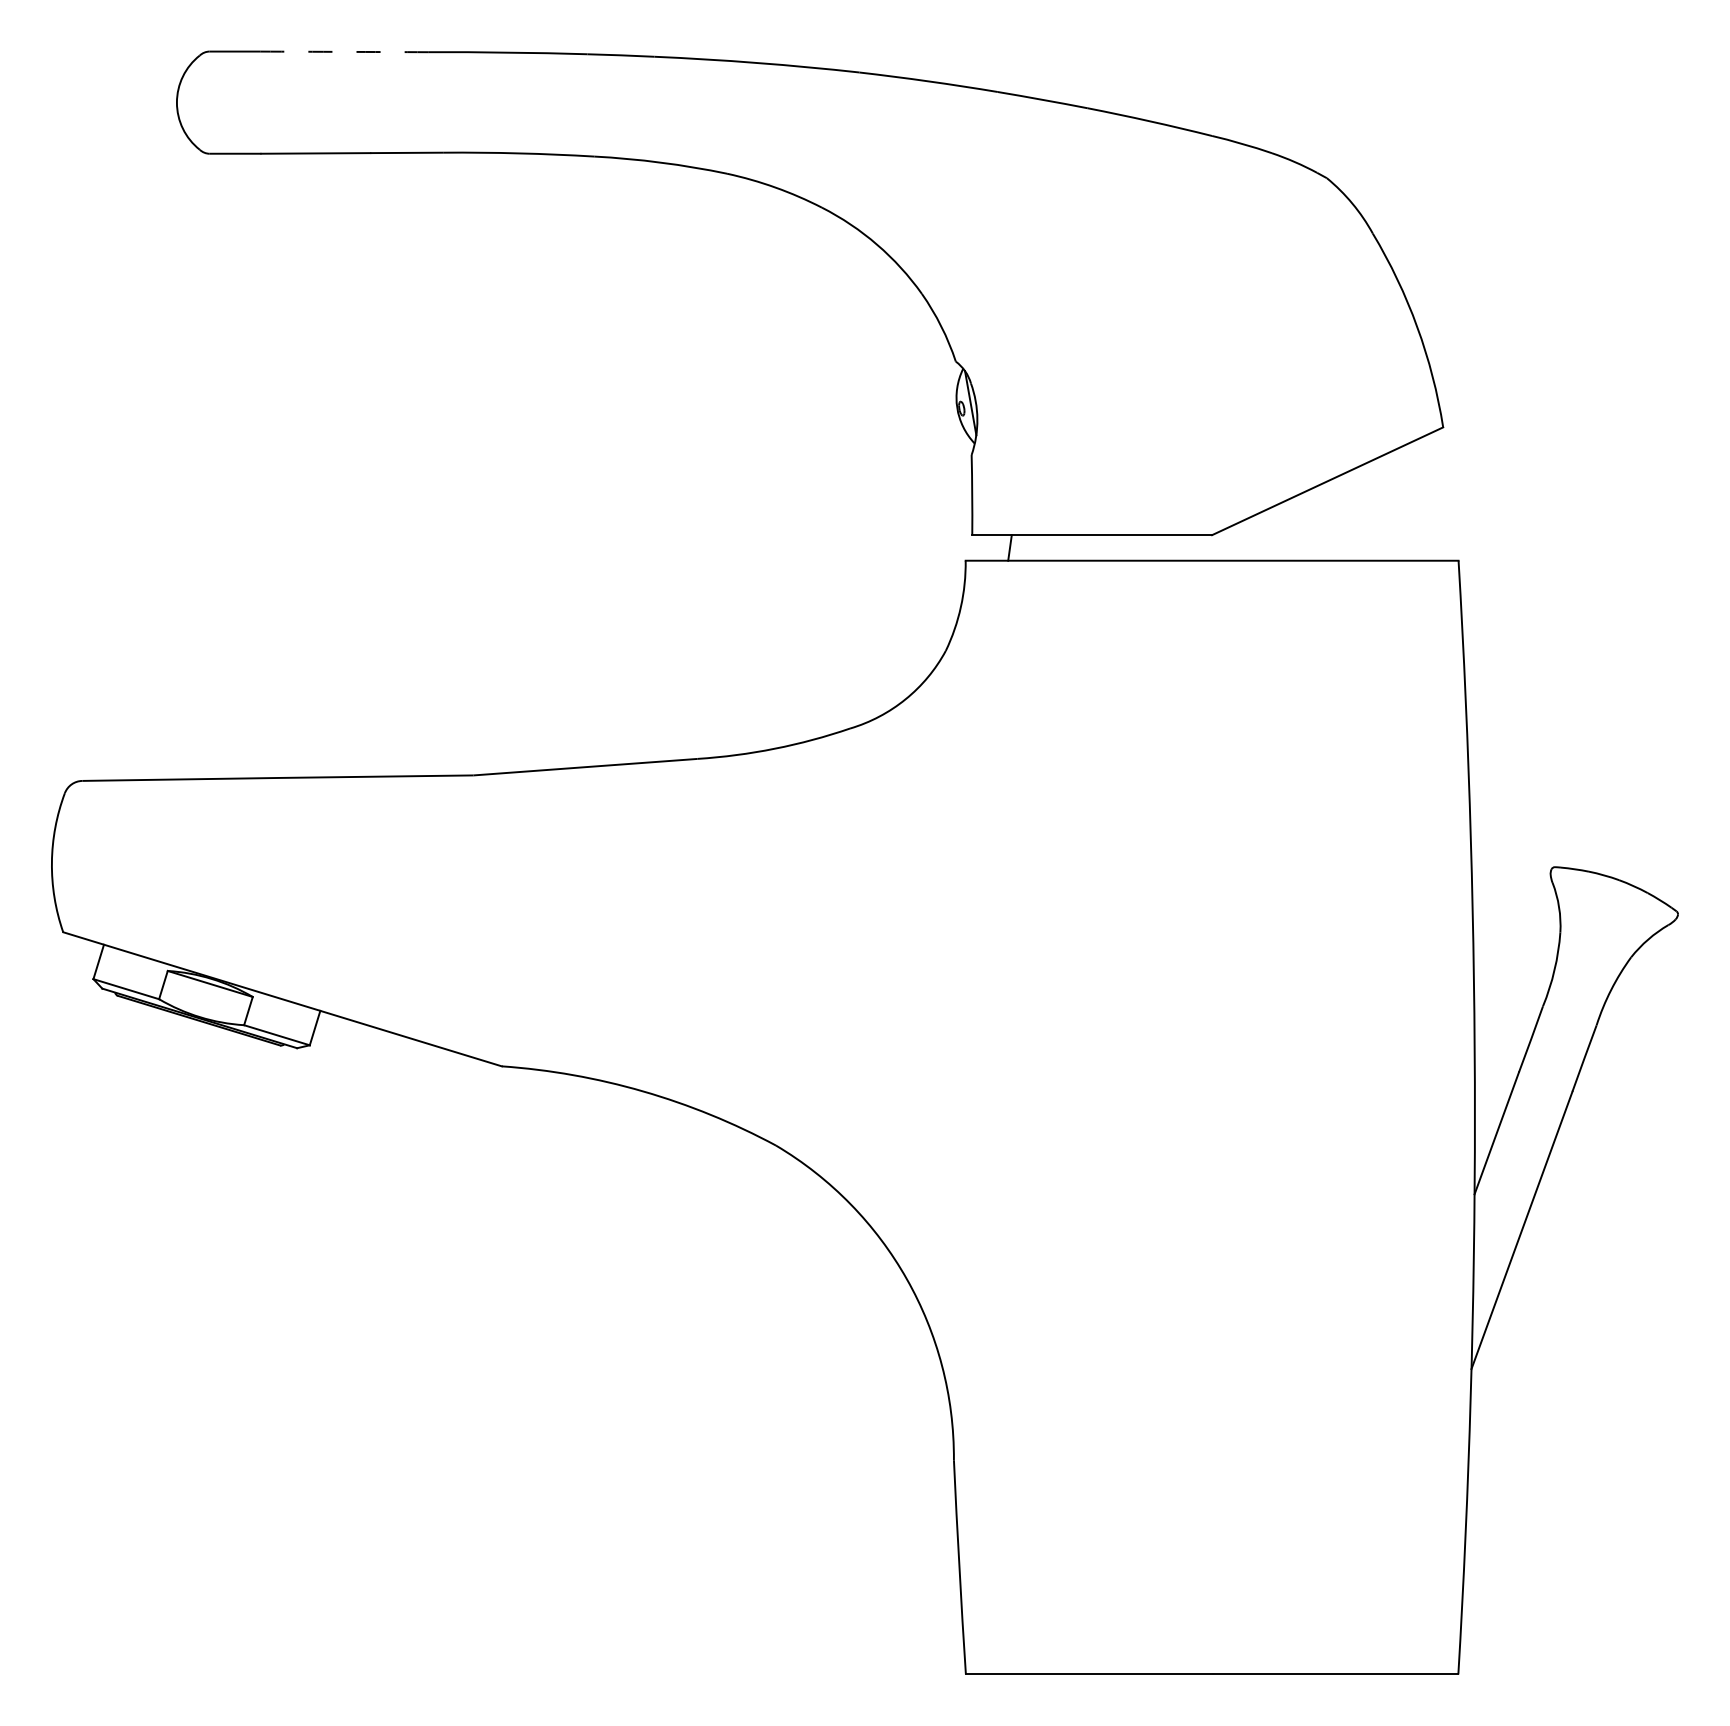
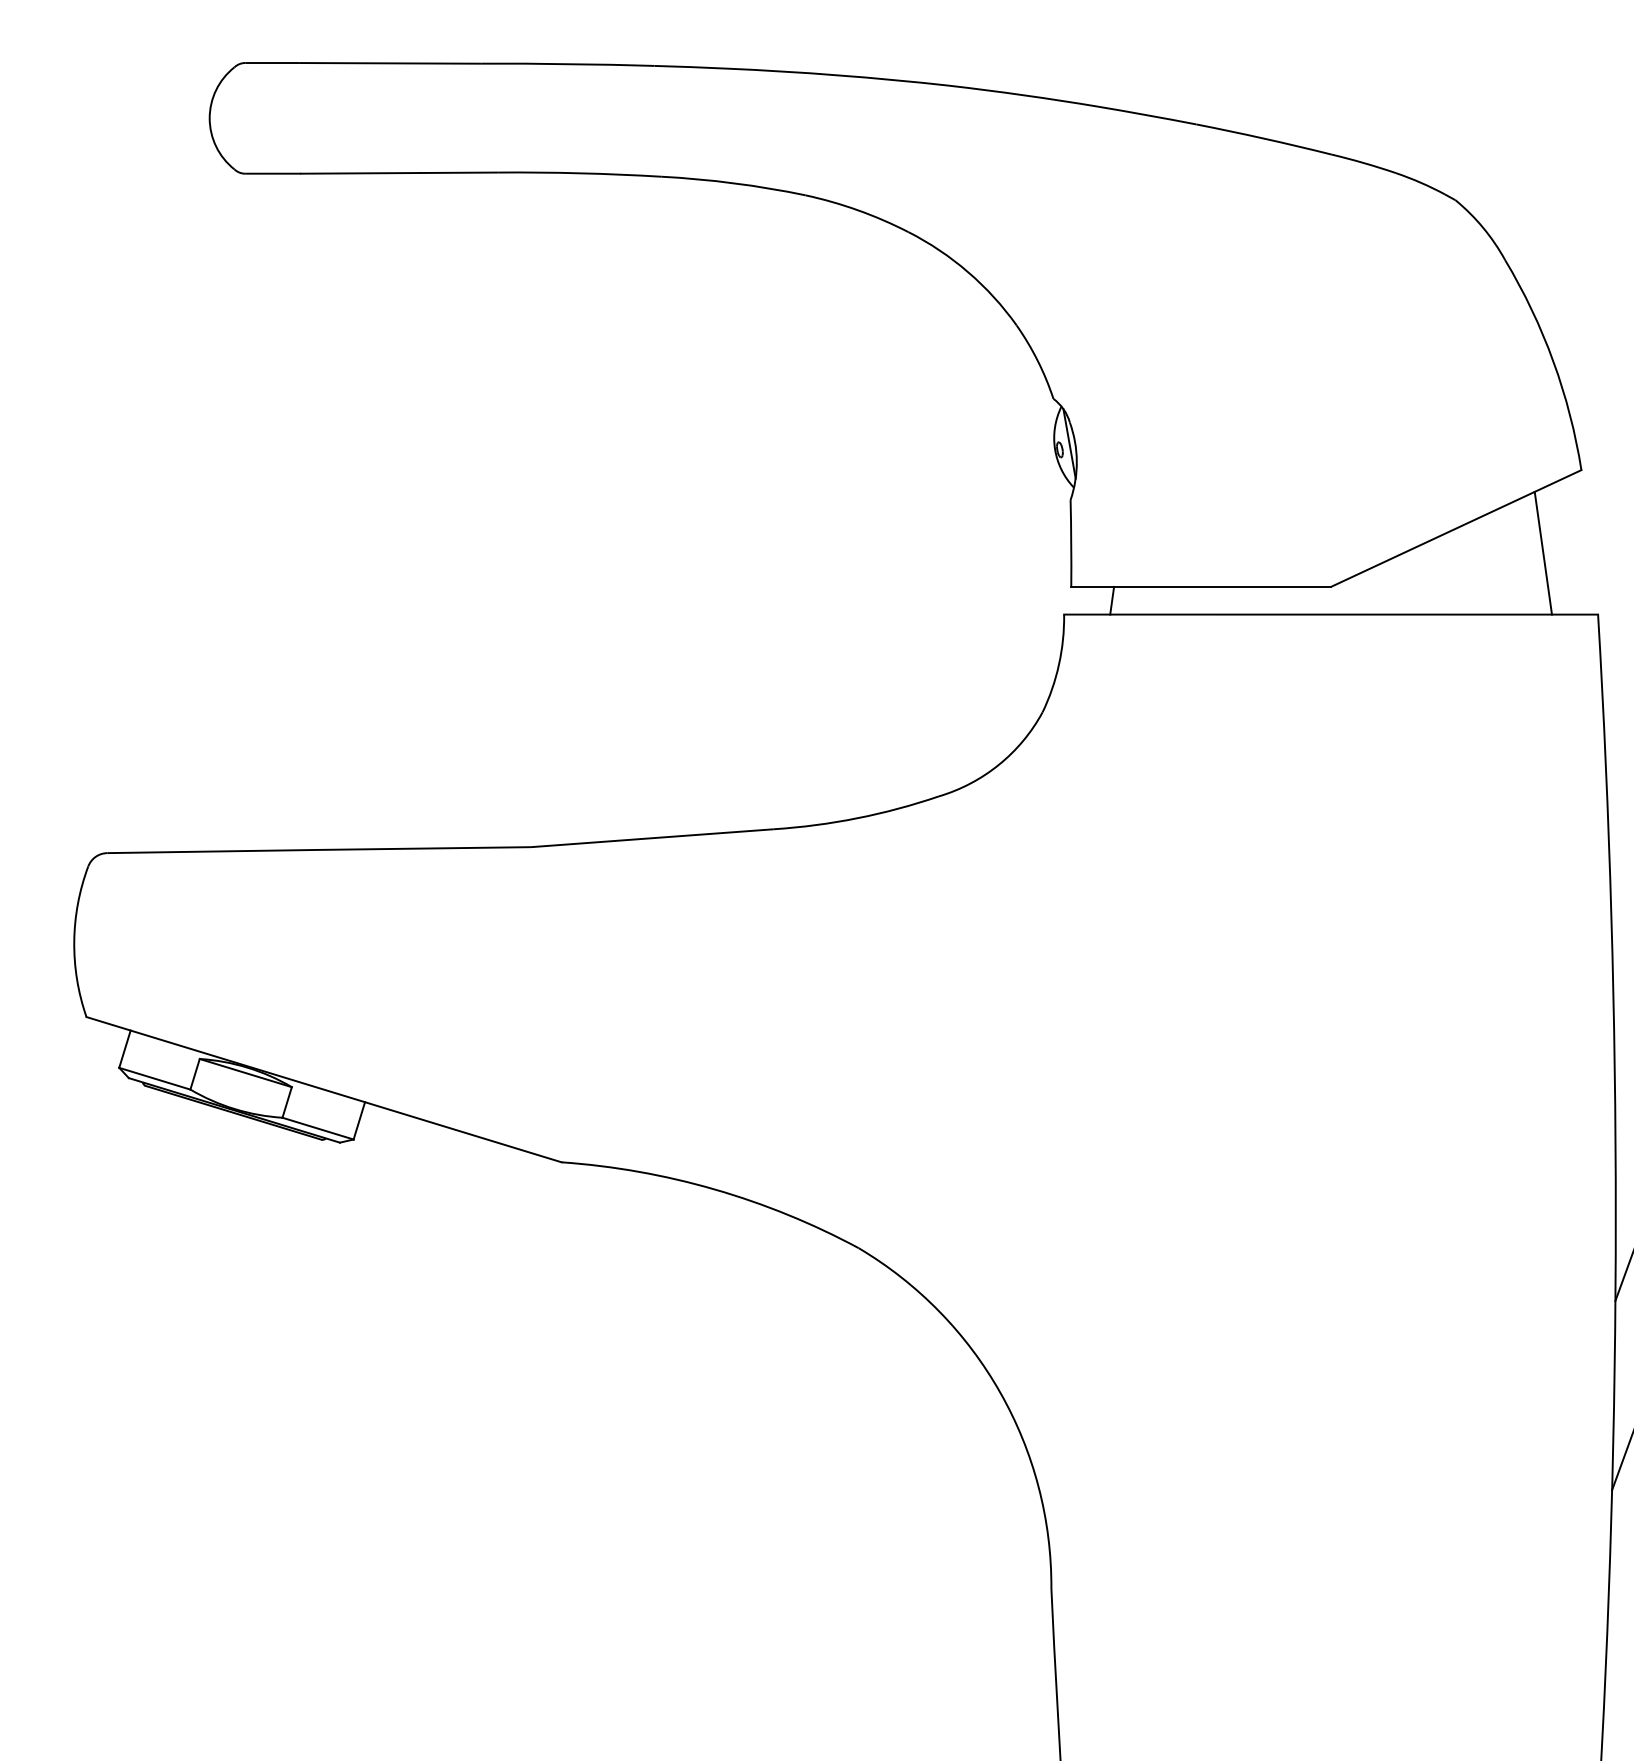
arc: (344, 51) -> (391, 62), dashed -> solid
line: (1408, 503) -> (1543, 552), added

